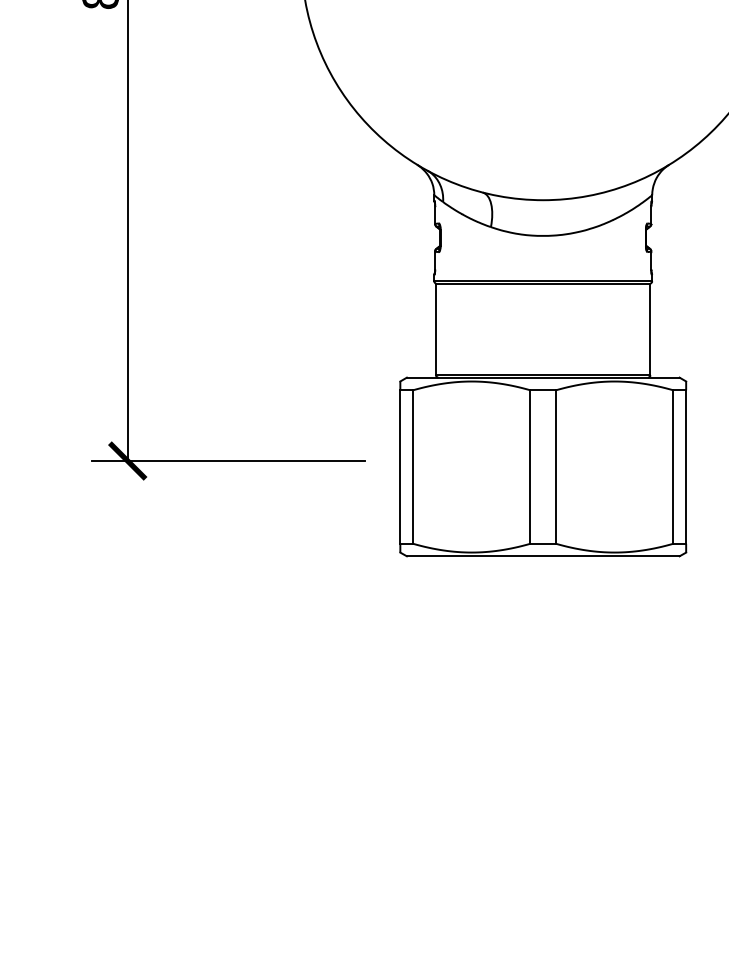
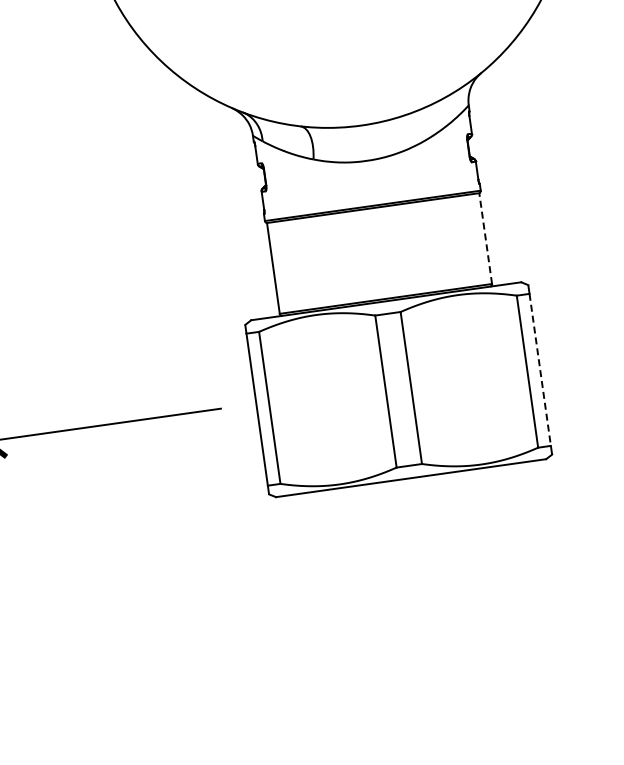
line: (650, 329) -> (485, 238), solid -> dashed
line: (686, 467) -> (540, 370), solid -> dashed

